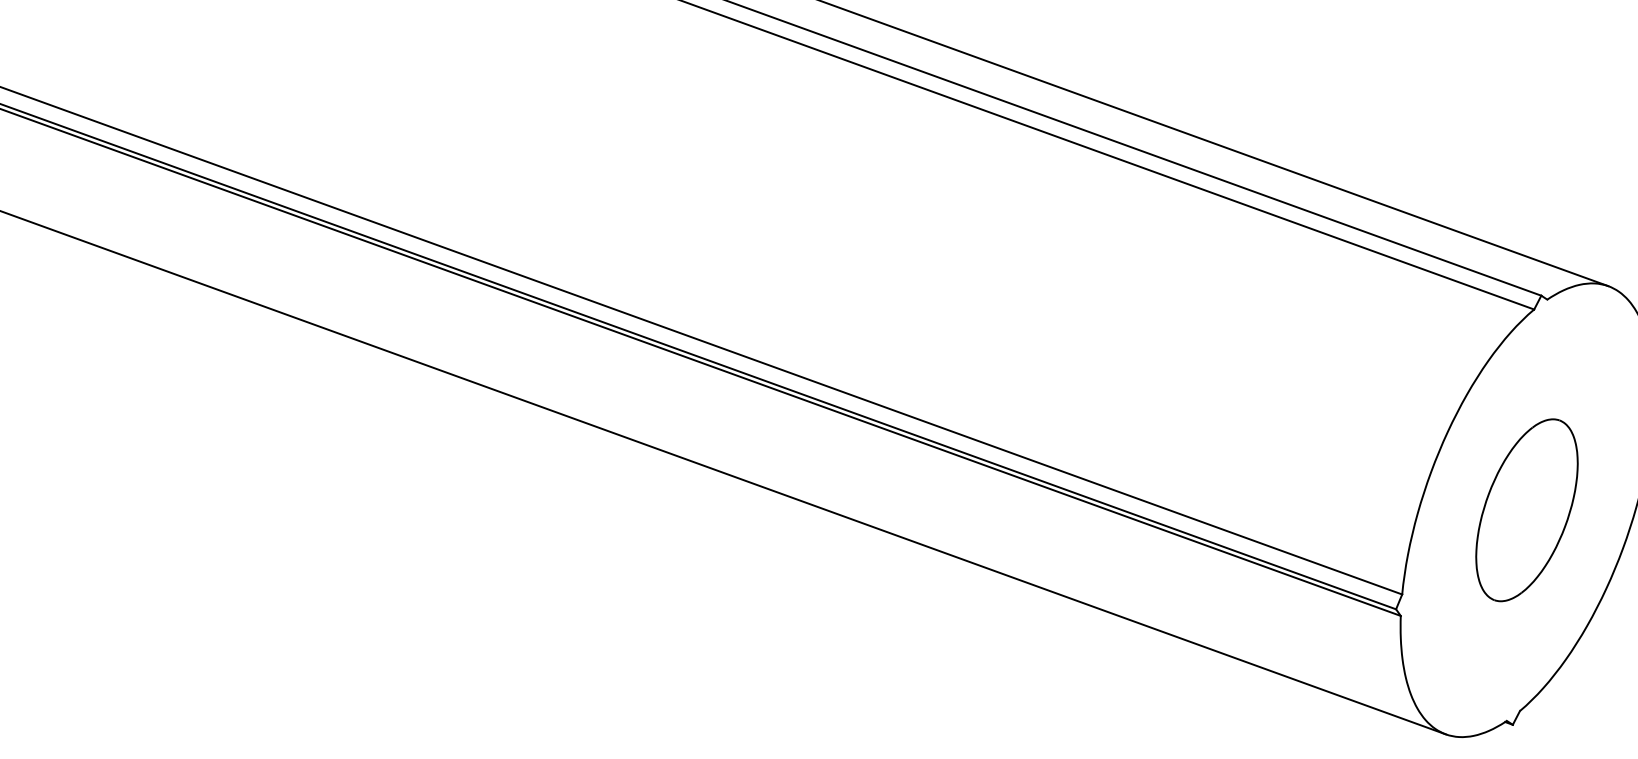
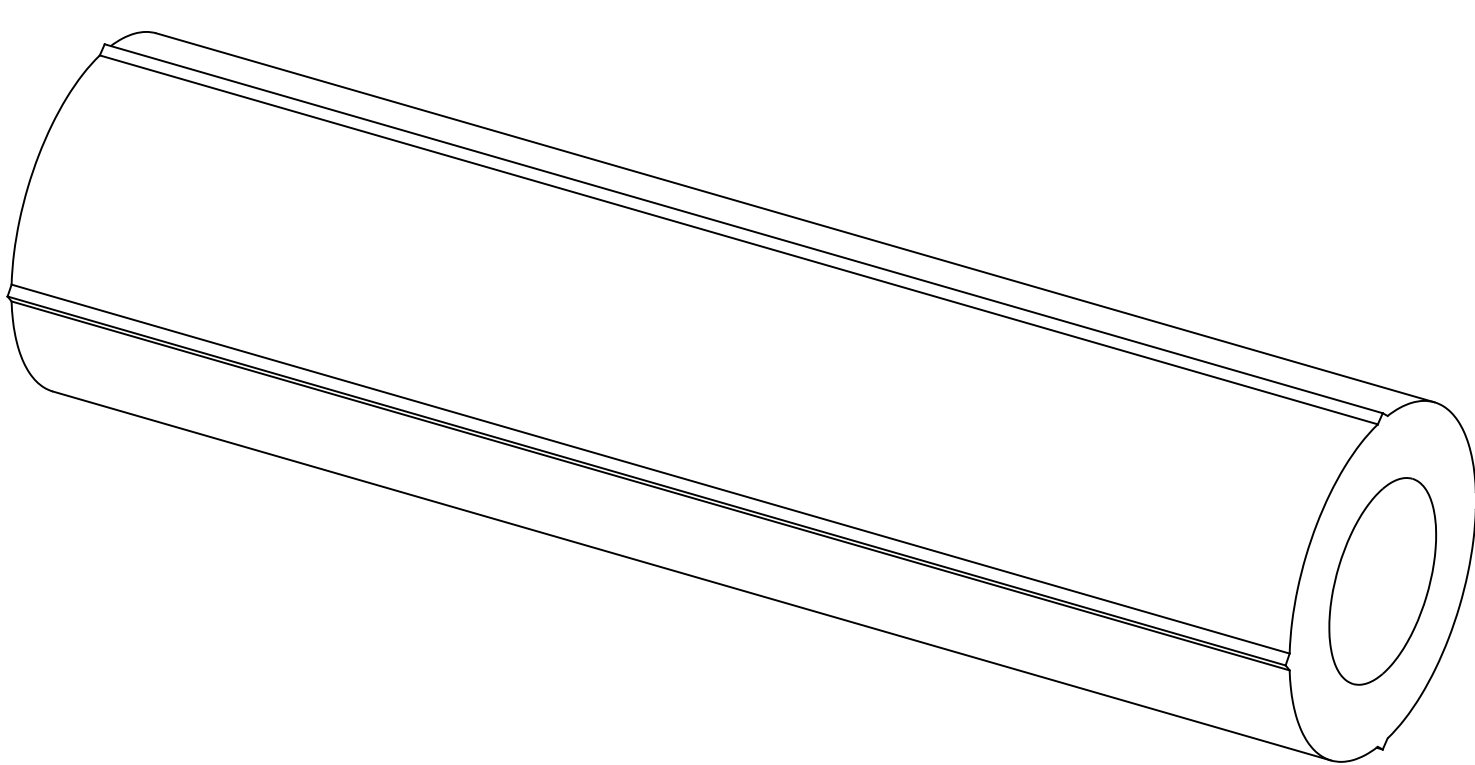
part: (1526, 510) -> (1382, 581), size x1.43

